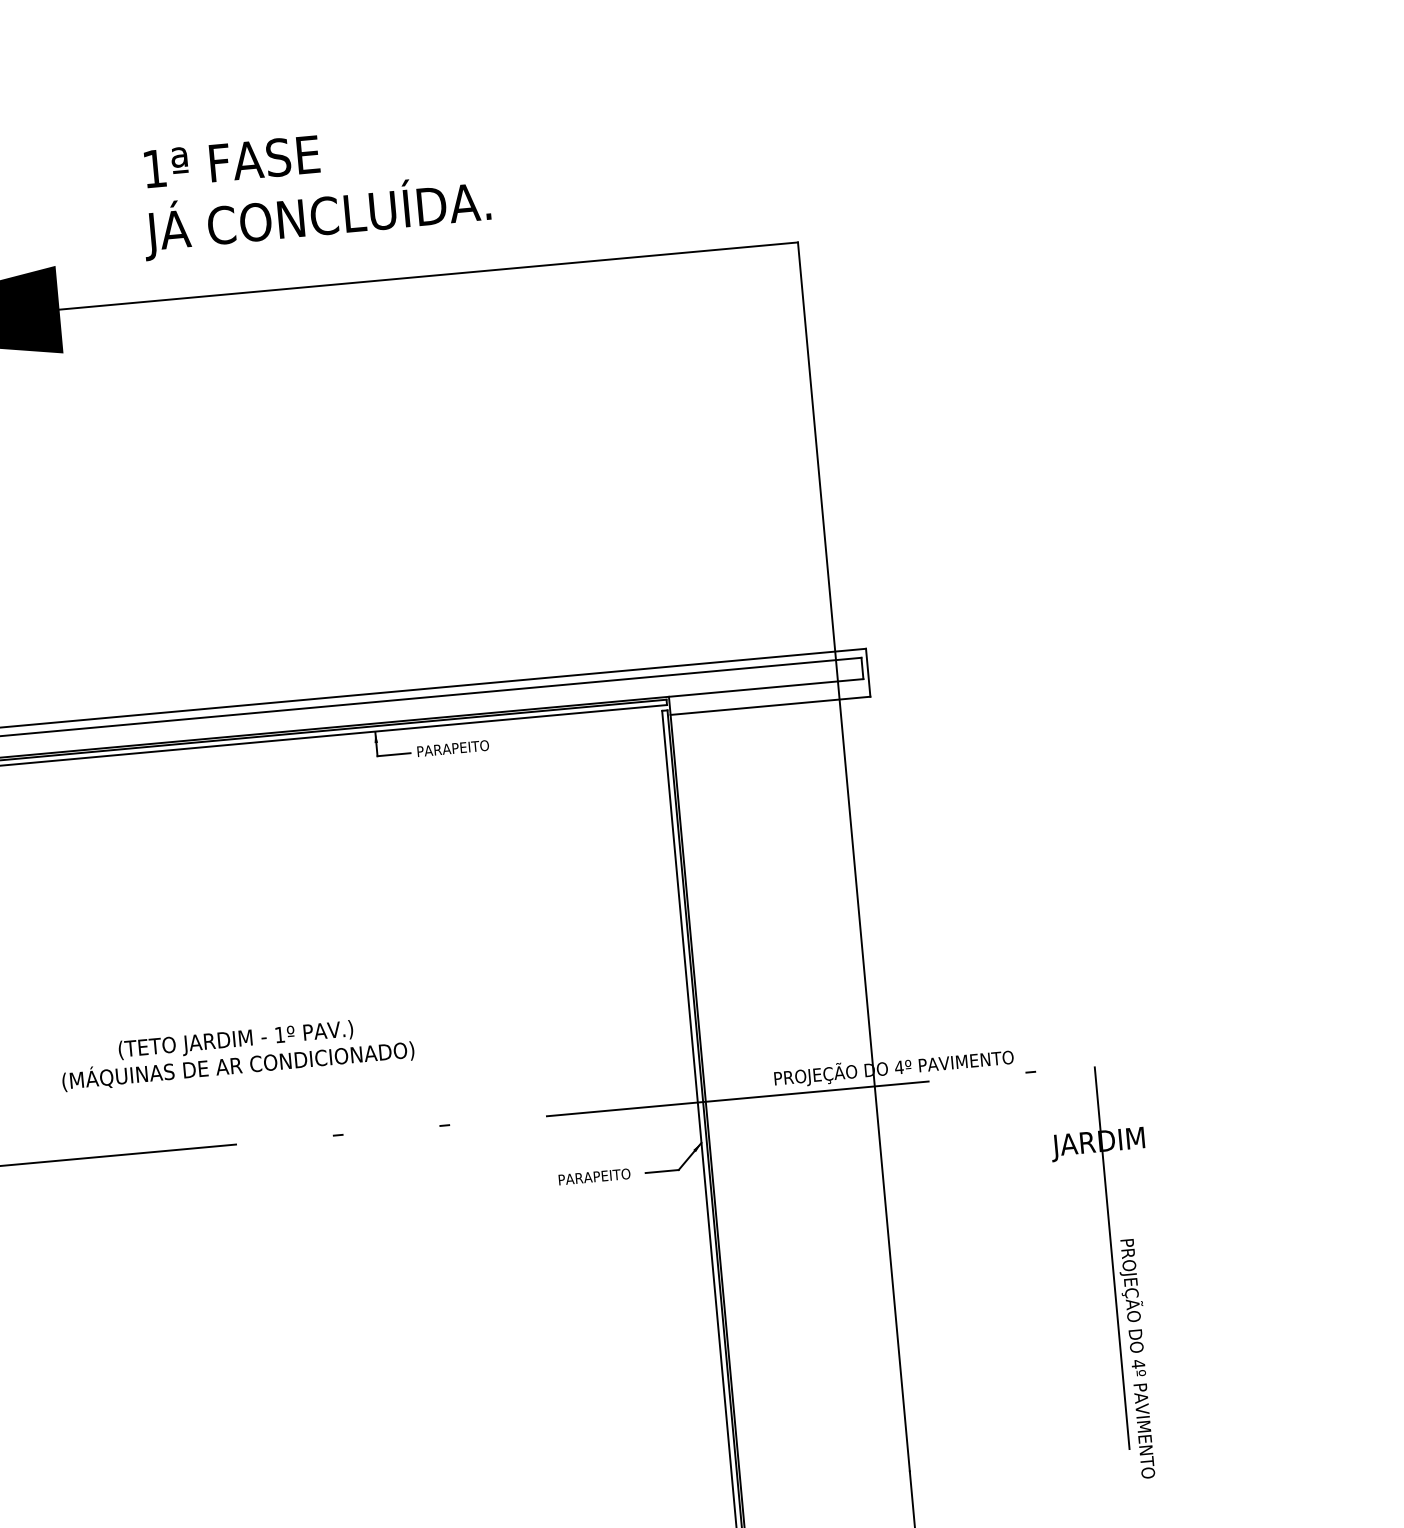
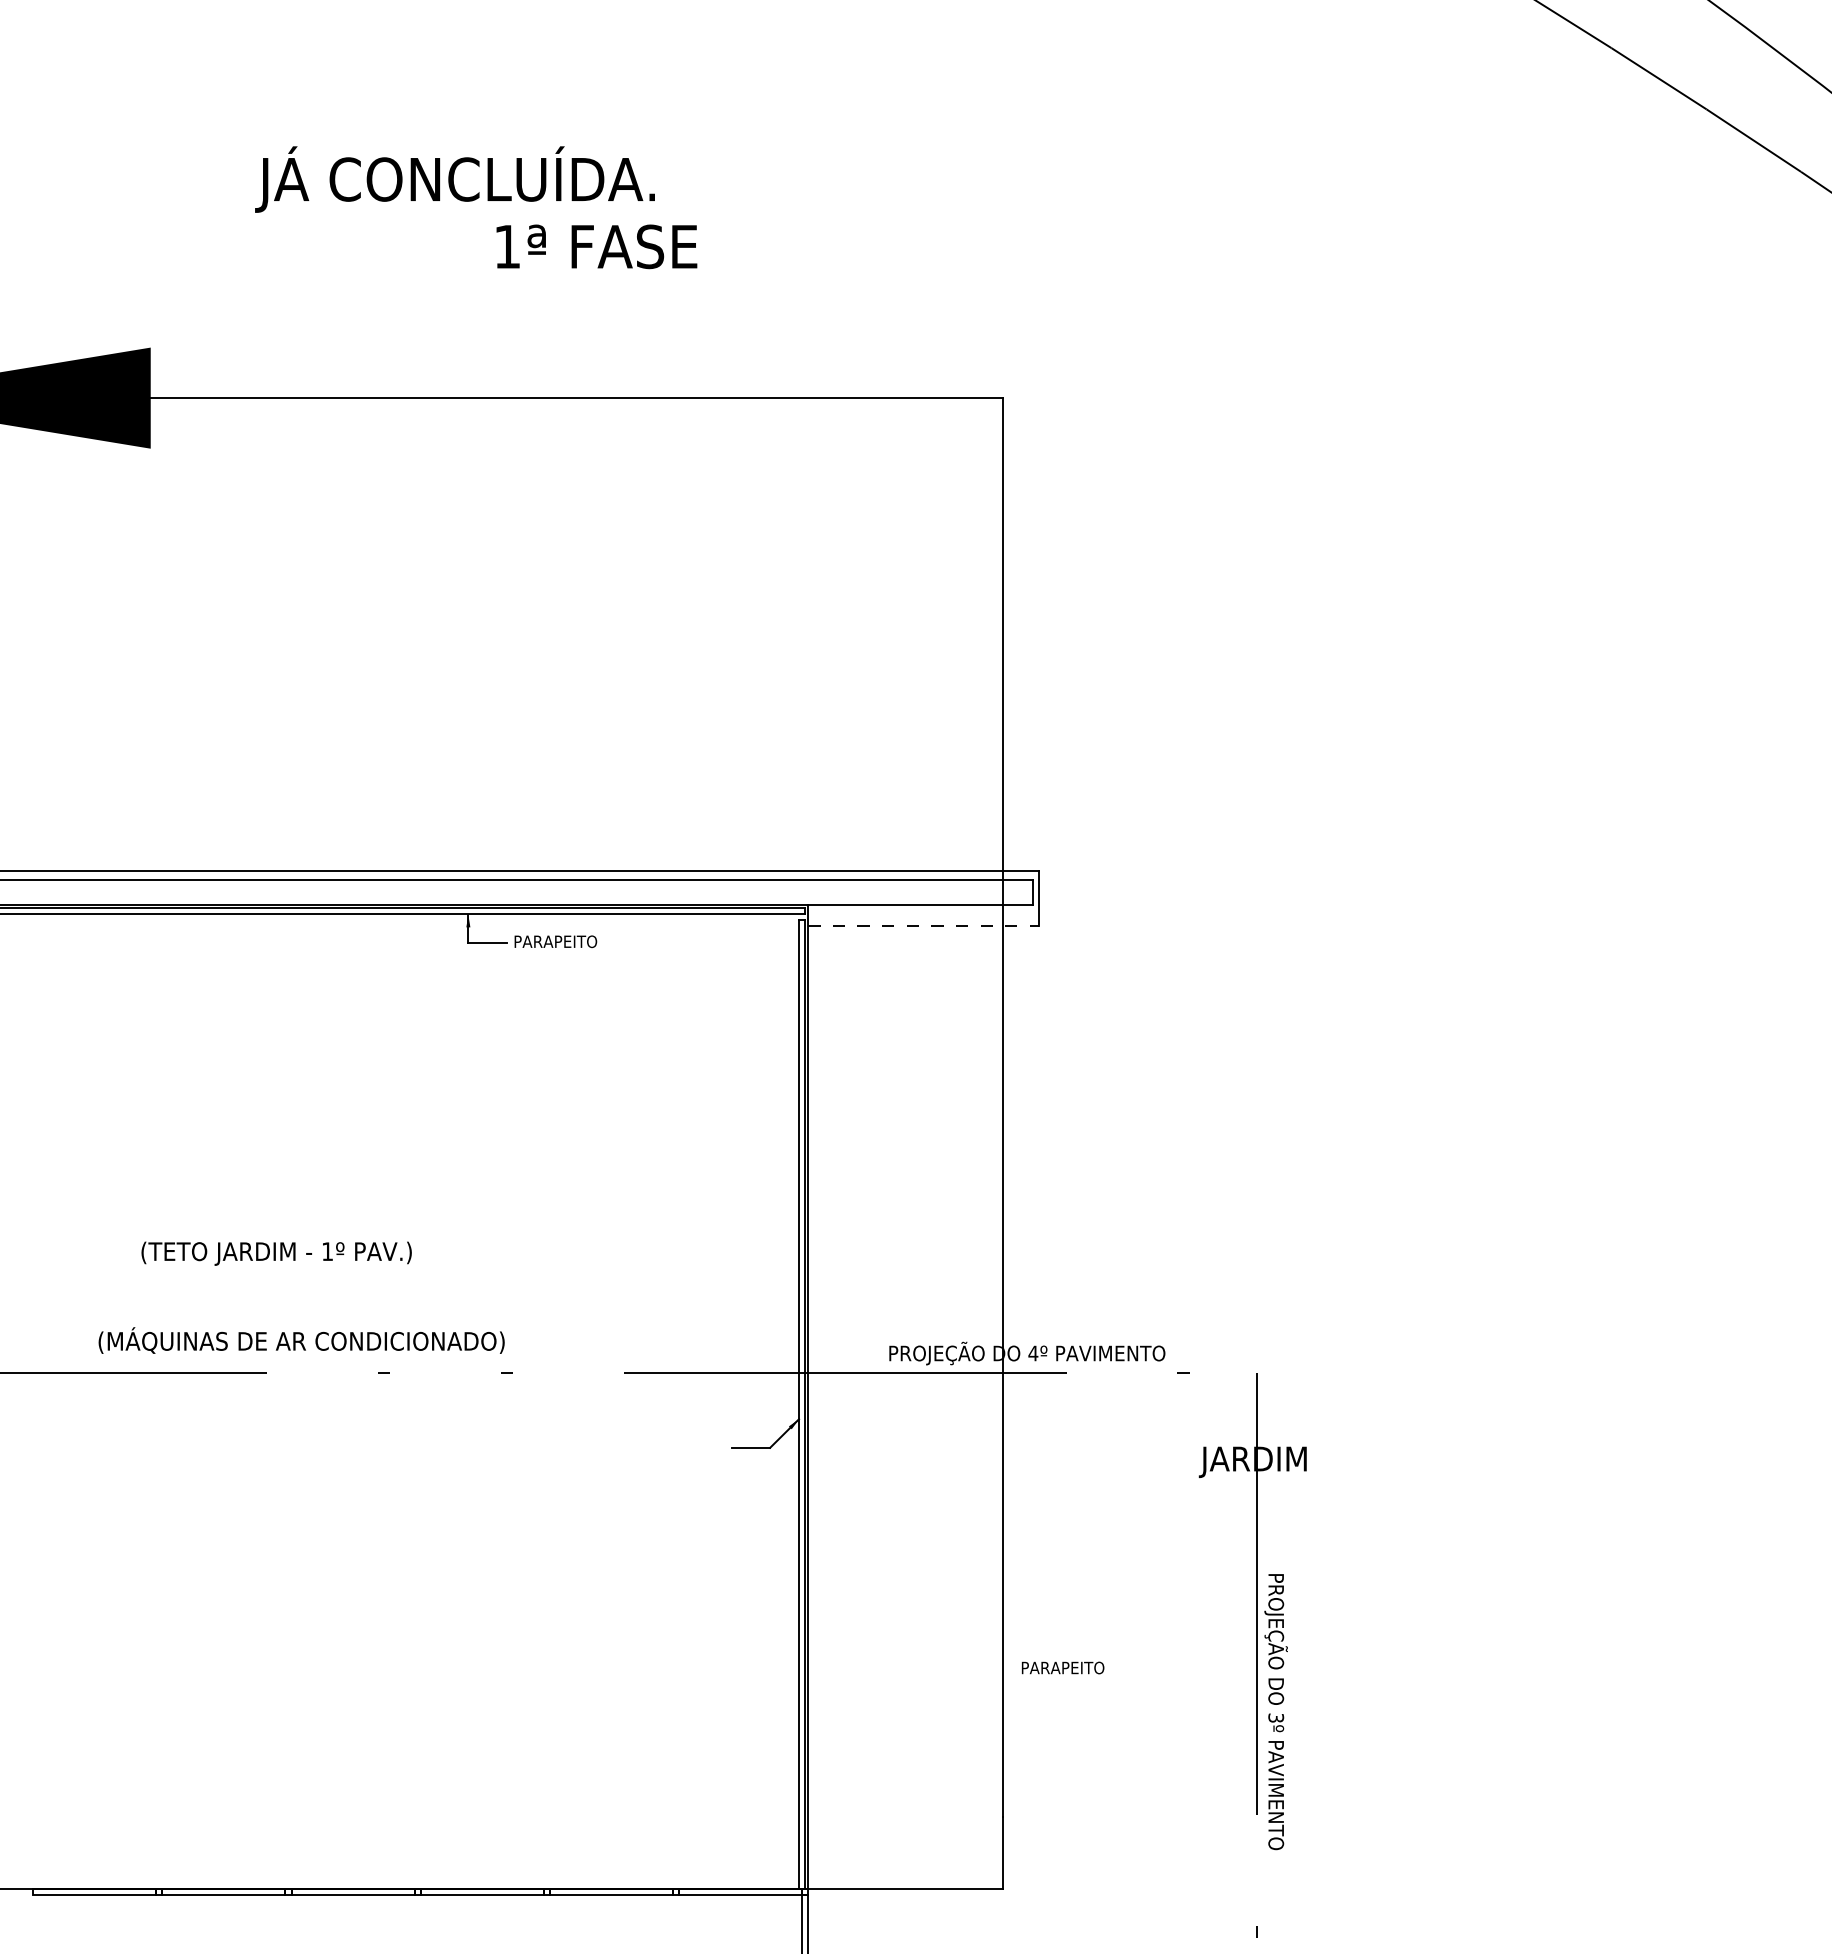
text: (231, 161) -> (596, 246), moved
text: (316, 216) -> (454, 179), moved
line: (771, 705) -> (924, 925), solid -> dashed
text: (238, 1064) -> (301, 1340), moved
text: (594, 1176) -> (1063, 1667), moved
text: (1138, 1364) -> (1276, 1718), 4º -> 3º

